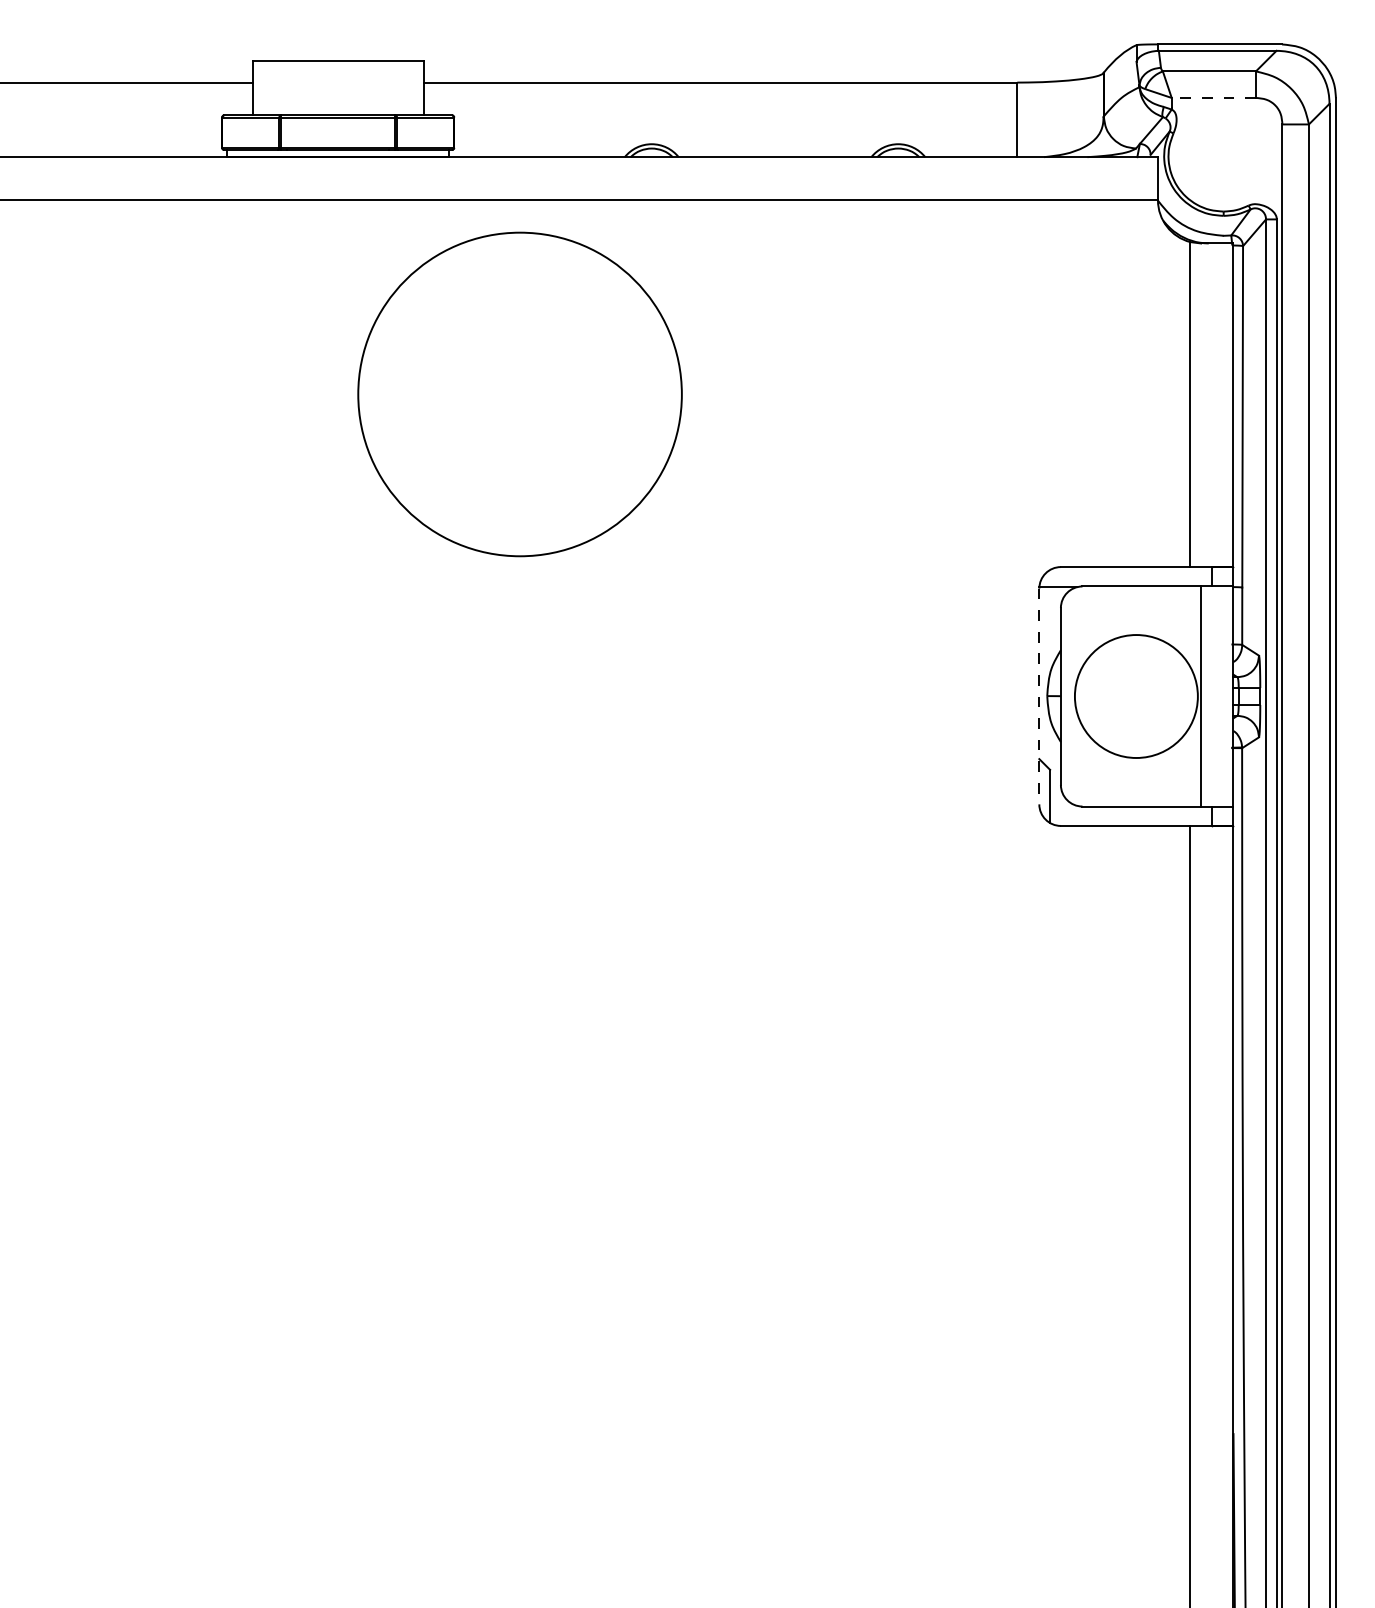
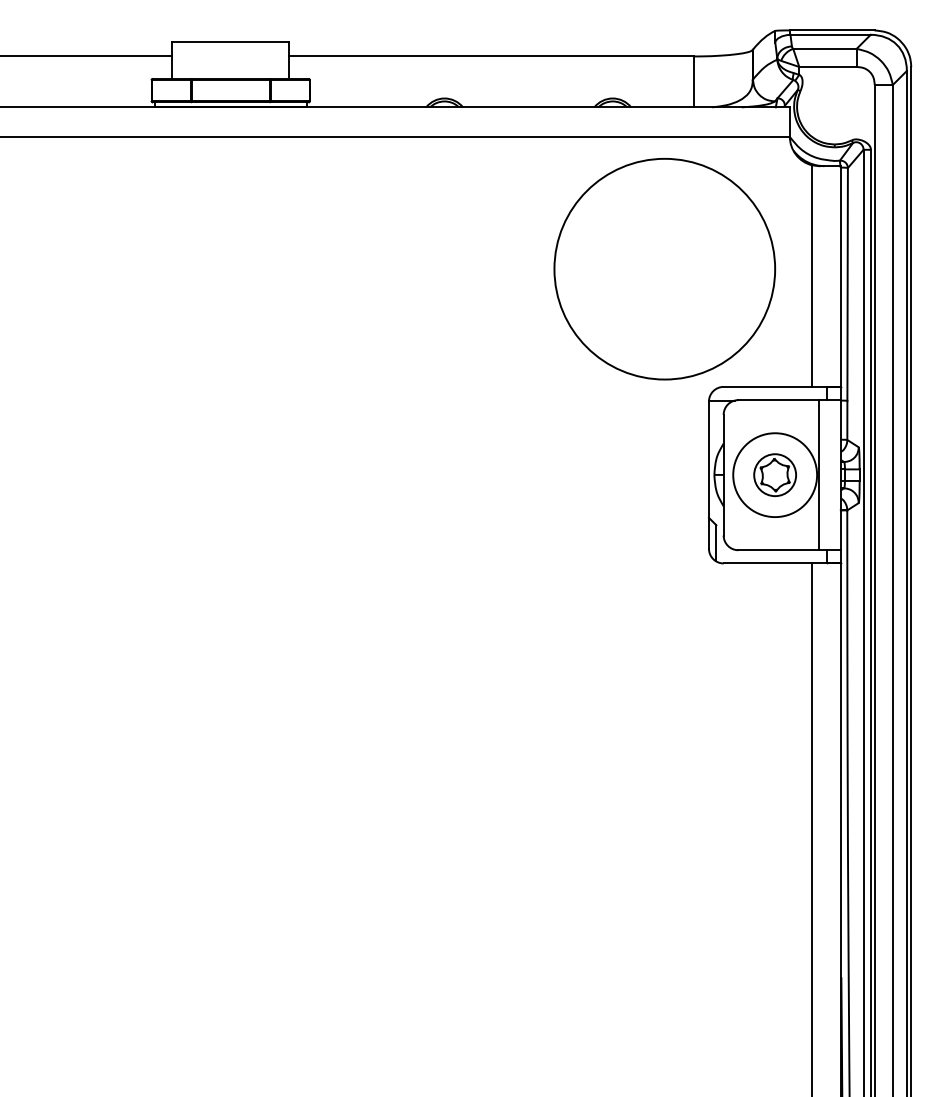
line: (1213, 97) -> (827, 66), dashed -> solid
circle: (519, 394) -> (664, 269), moved
part: (1135, 695) -> (774, 474), added
line: (1038, 696) -> (708, 475), dashed -> solid

